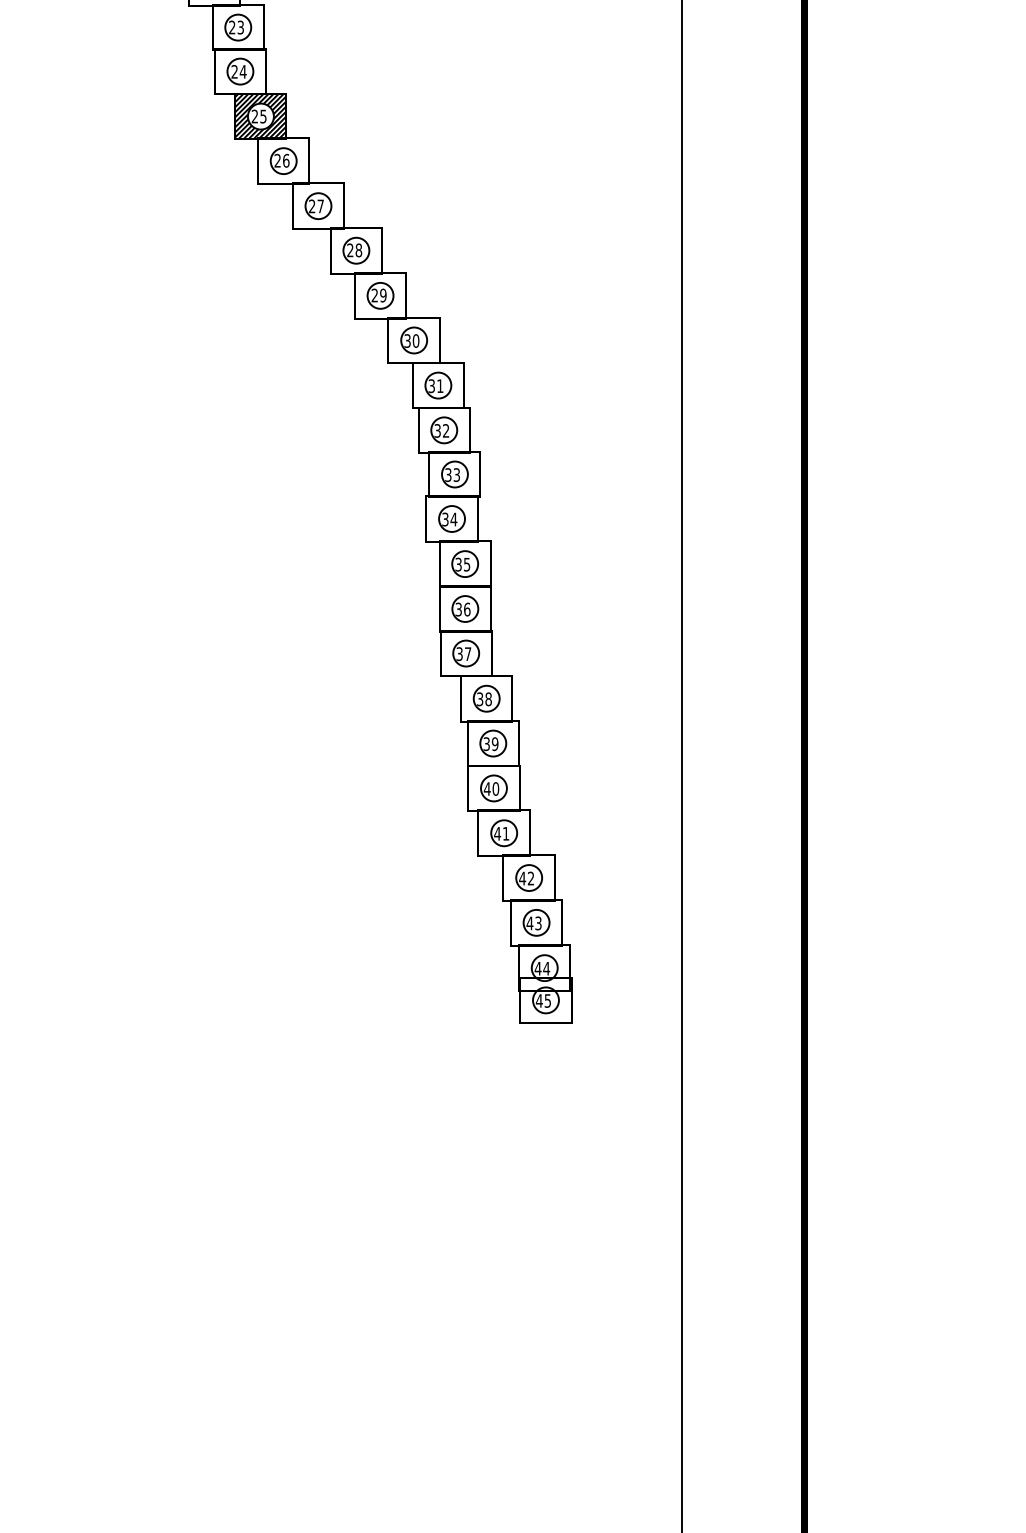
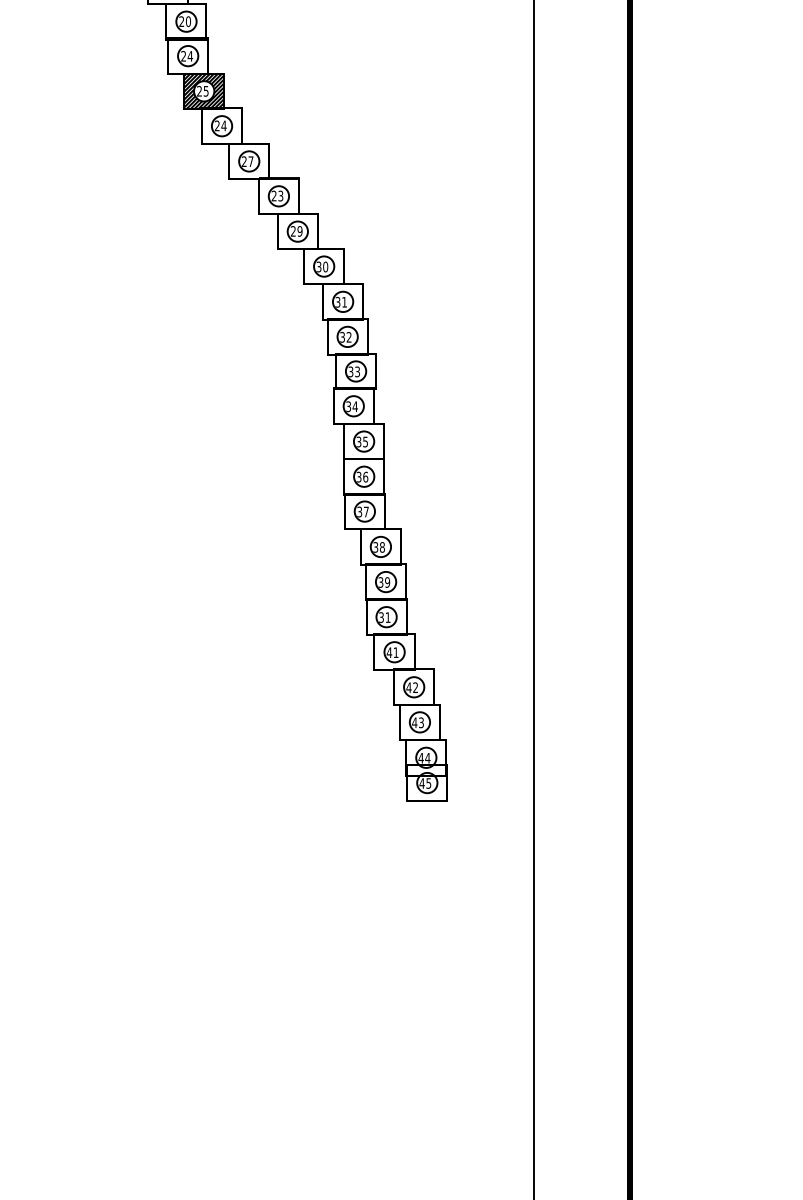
text: (240, 27) -> (188, 21), 23 -> 20
text: (285, 160) -> (223, 125), 26 -> 24
text: (358, 249) -> (280, 195), 28 -> 23
text: (491, 788) -> (384, 617), 40 -> 31

